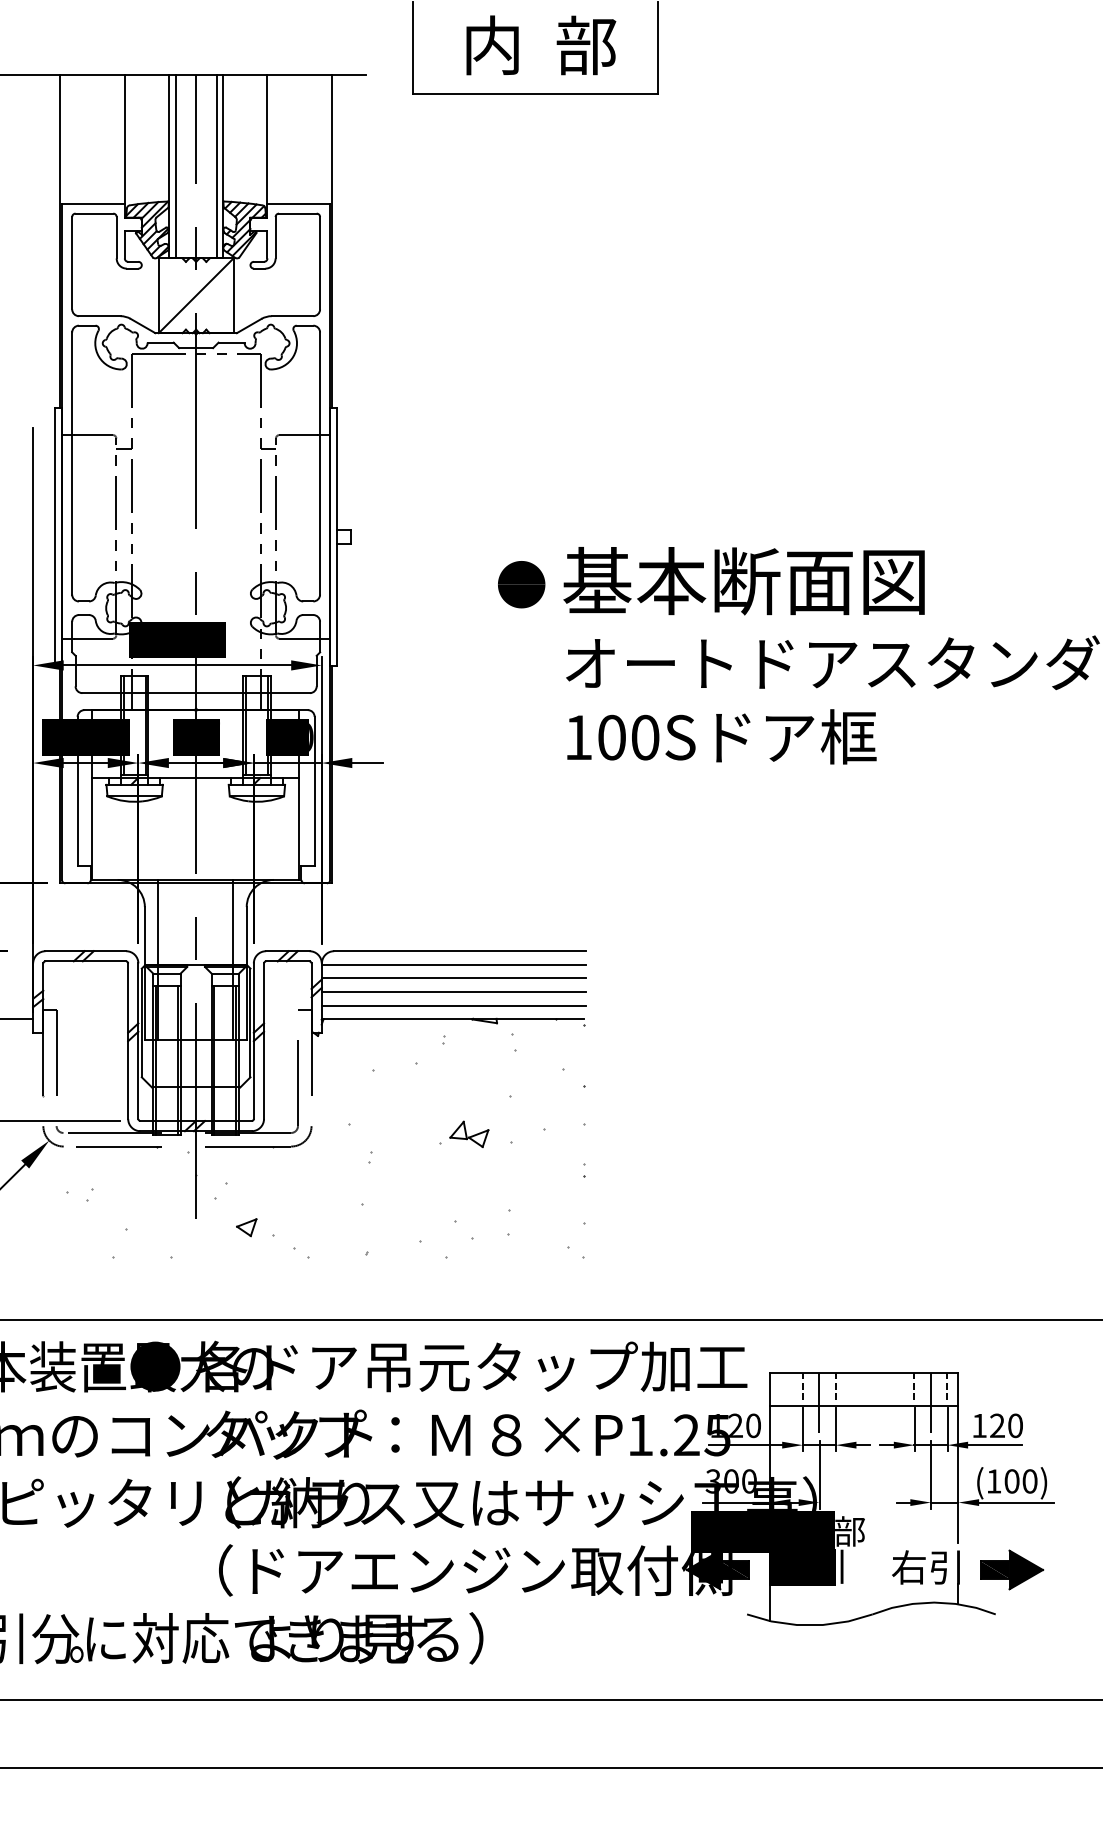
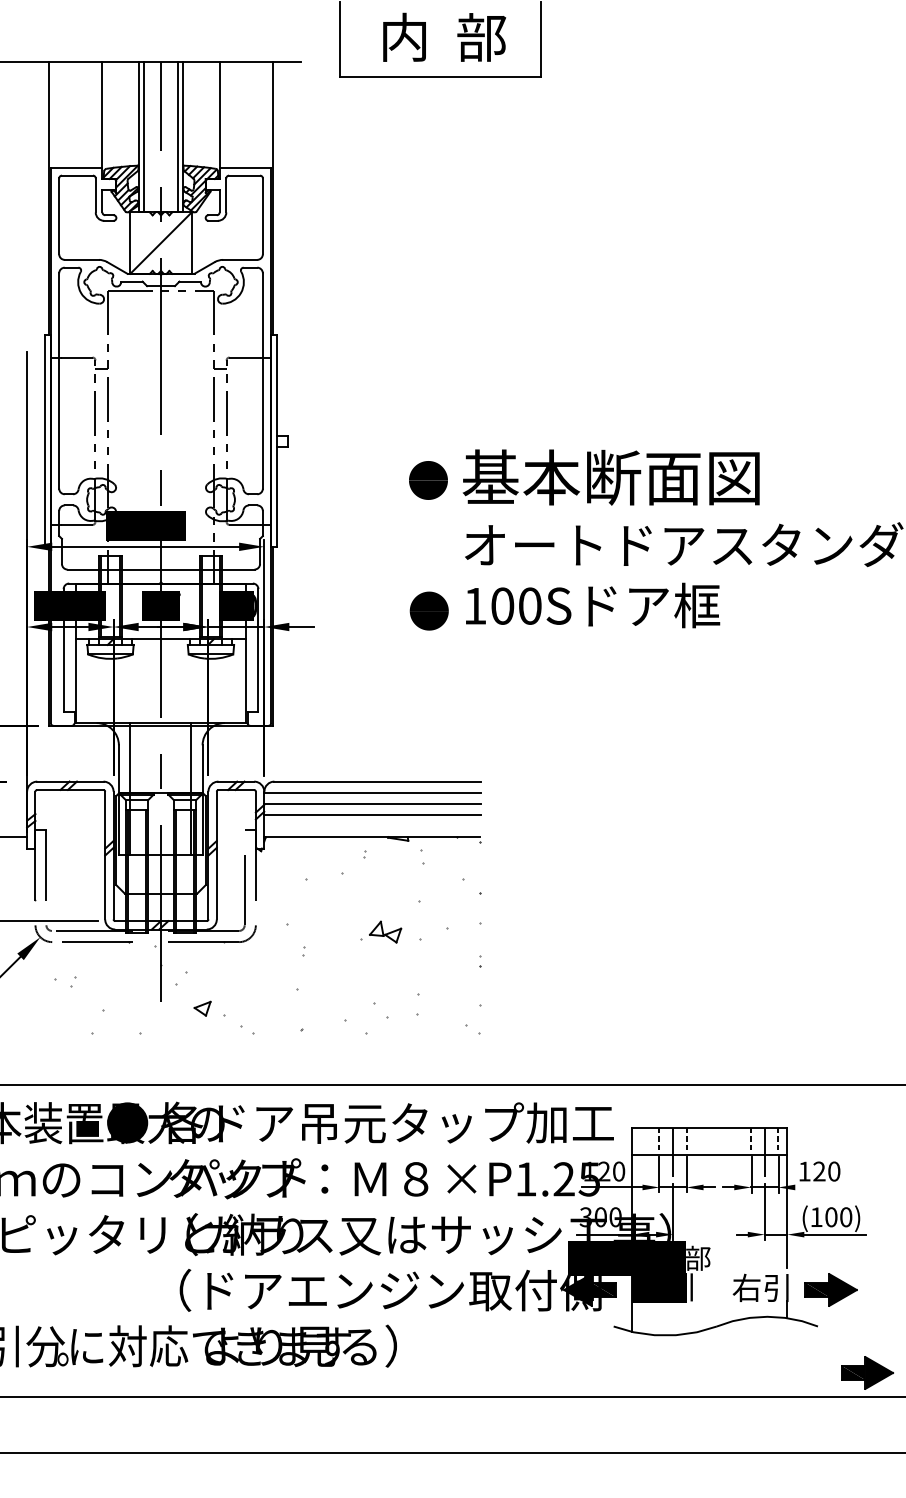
part: (522, 743) -> (429, 610), added
line: (453, 1005) -> (372, 826), removed
line: (995, 1445) -> (817, 1187), removed
part: (1056, 1670) -> (867, 1372), added

